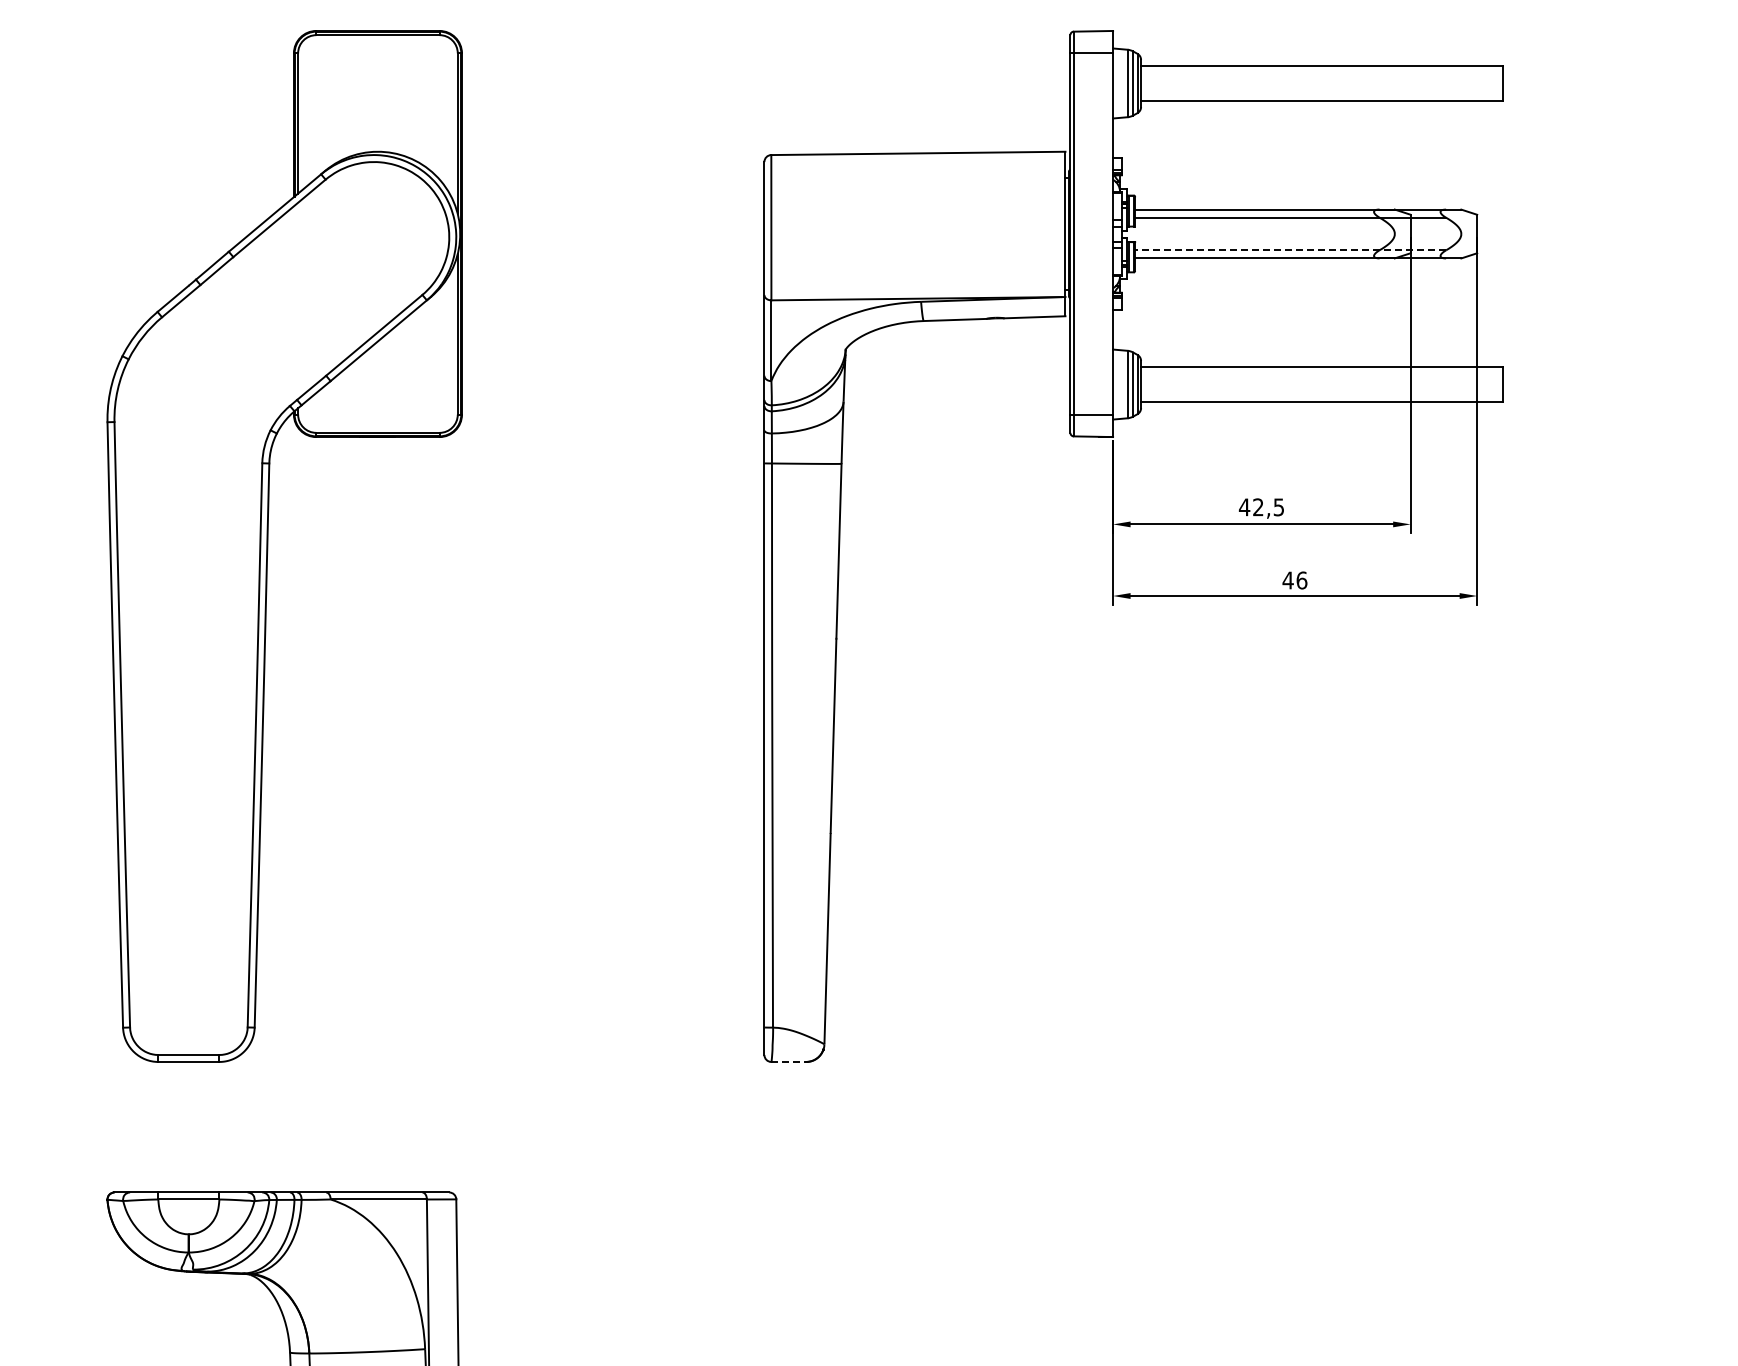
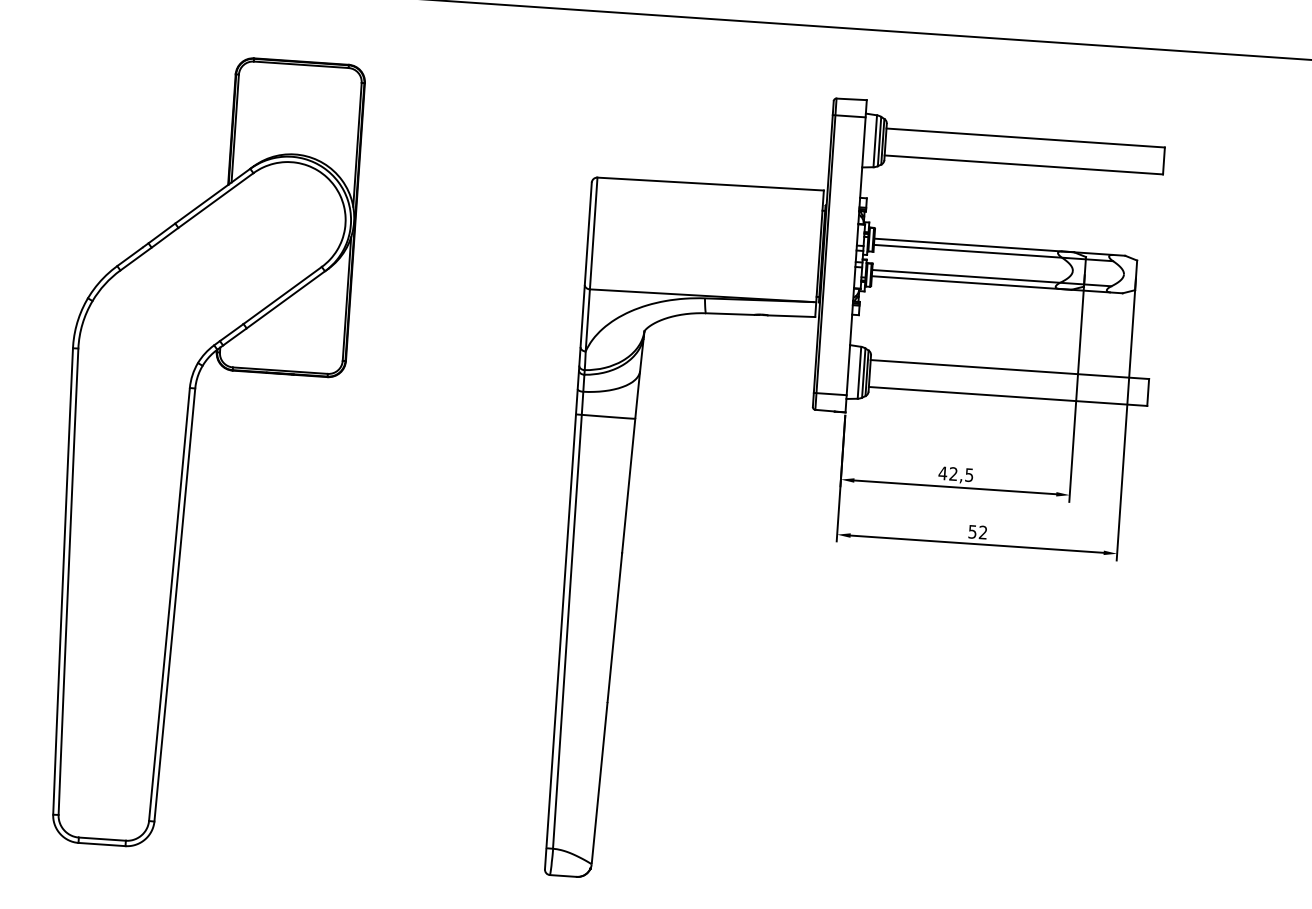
line: (1290, 250) -> (991, 278), dashed -> solid
text: (1294, 580) -> (977, 532), 46 -> 52
line: (789, 1061) -> (563, 875), dashed -> solid

